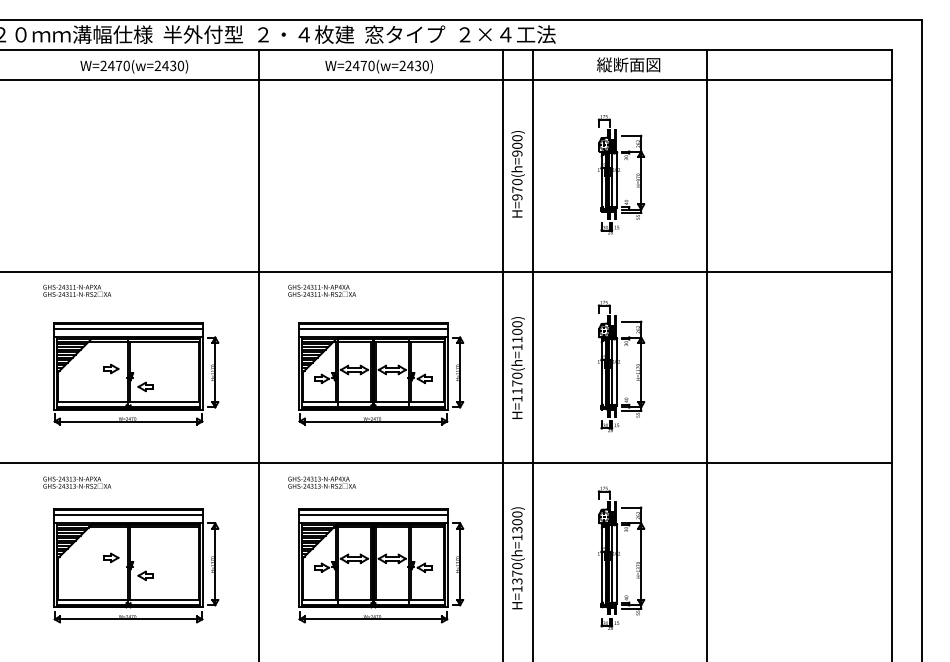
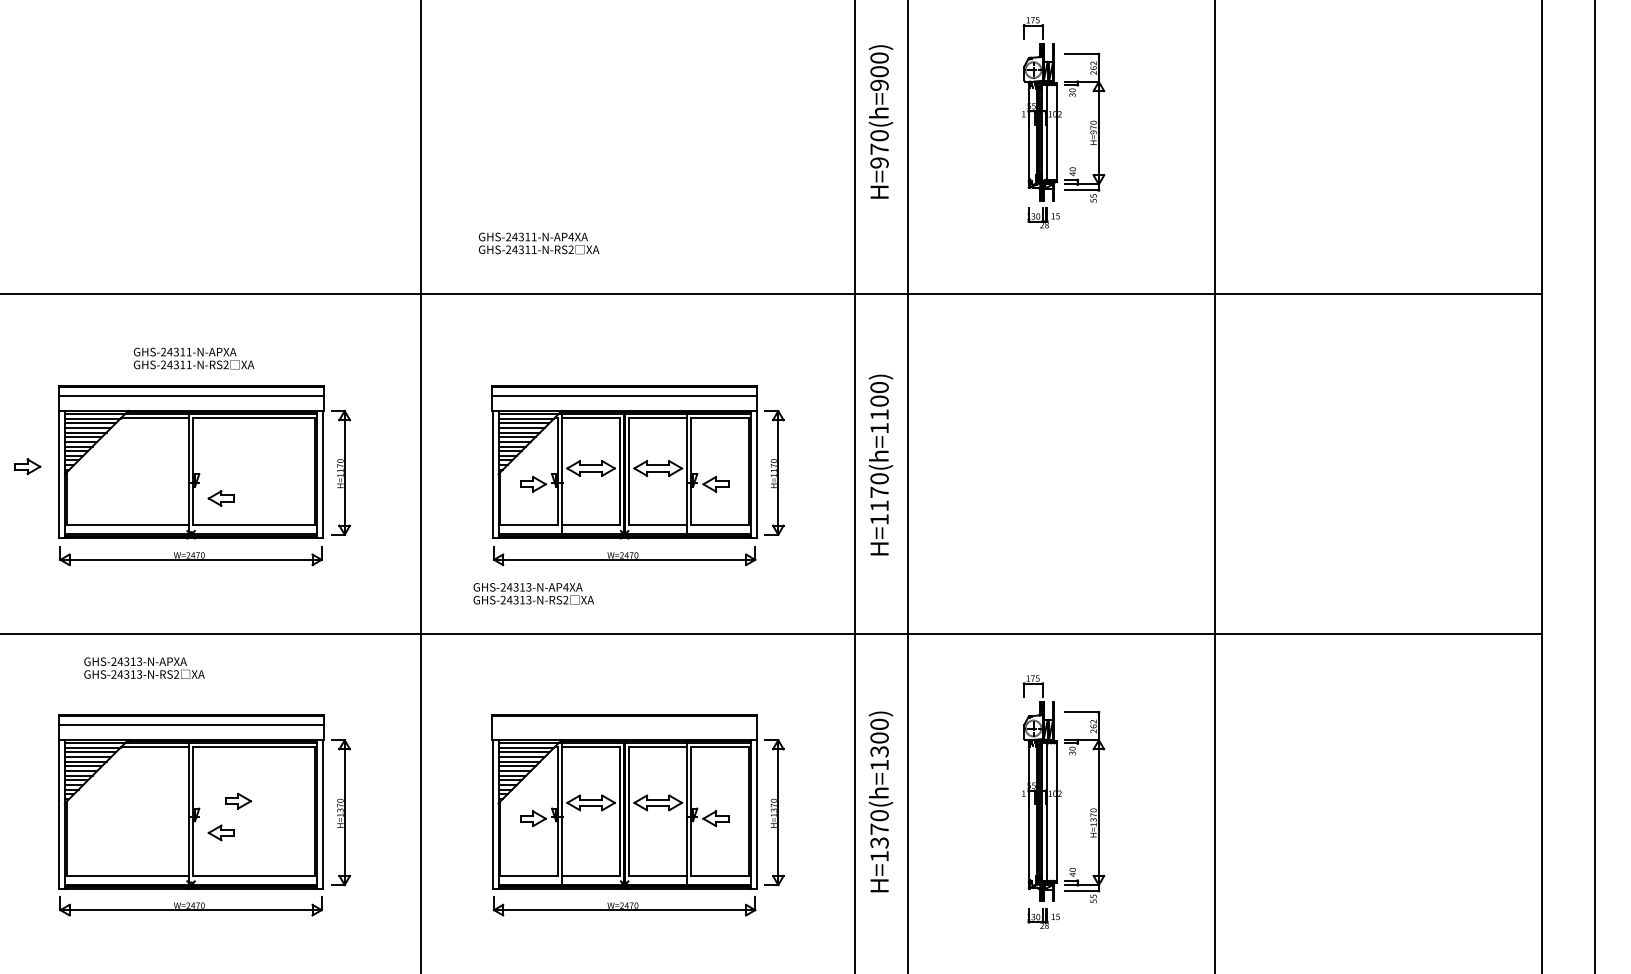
text: (77, 290) -> (194, 357), moved
text: (321, 290) -> (538, 242), moved
part: (621, 366) -> (1063, 462), removed
part: (111, 369) -> (28, 467), moved
text: (77, 482) -> (144, 667), moved
text: (321, 482) -> (532, 593), moved
line: (373, 514) -> (624, 724), removed
part: (111, 557) -> (238, 800), moved

